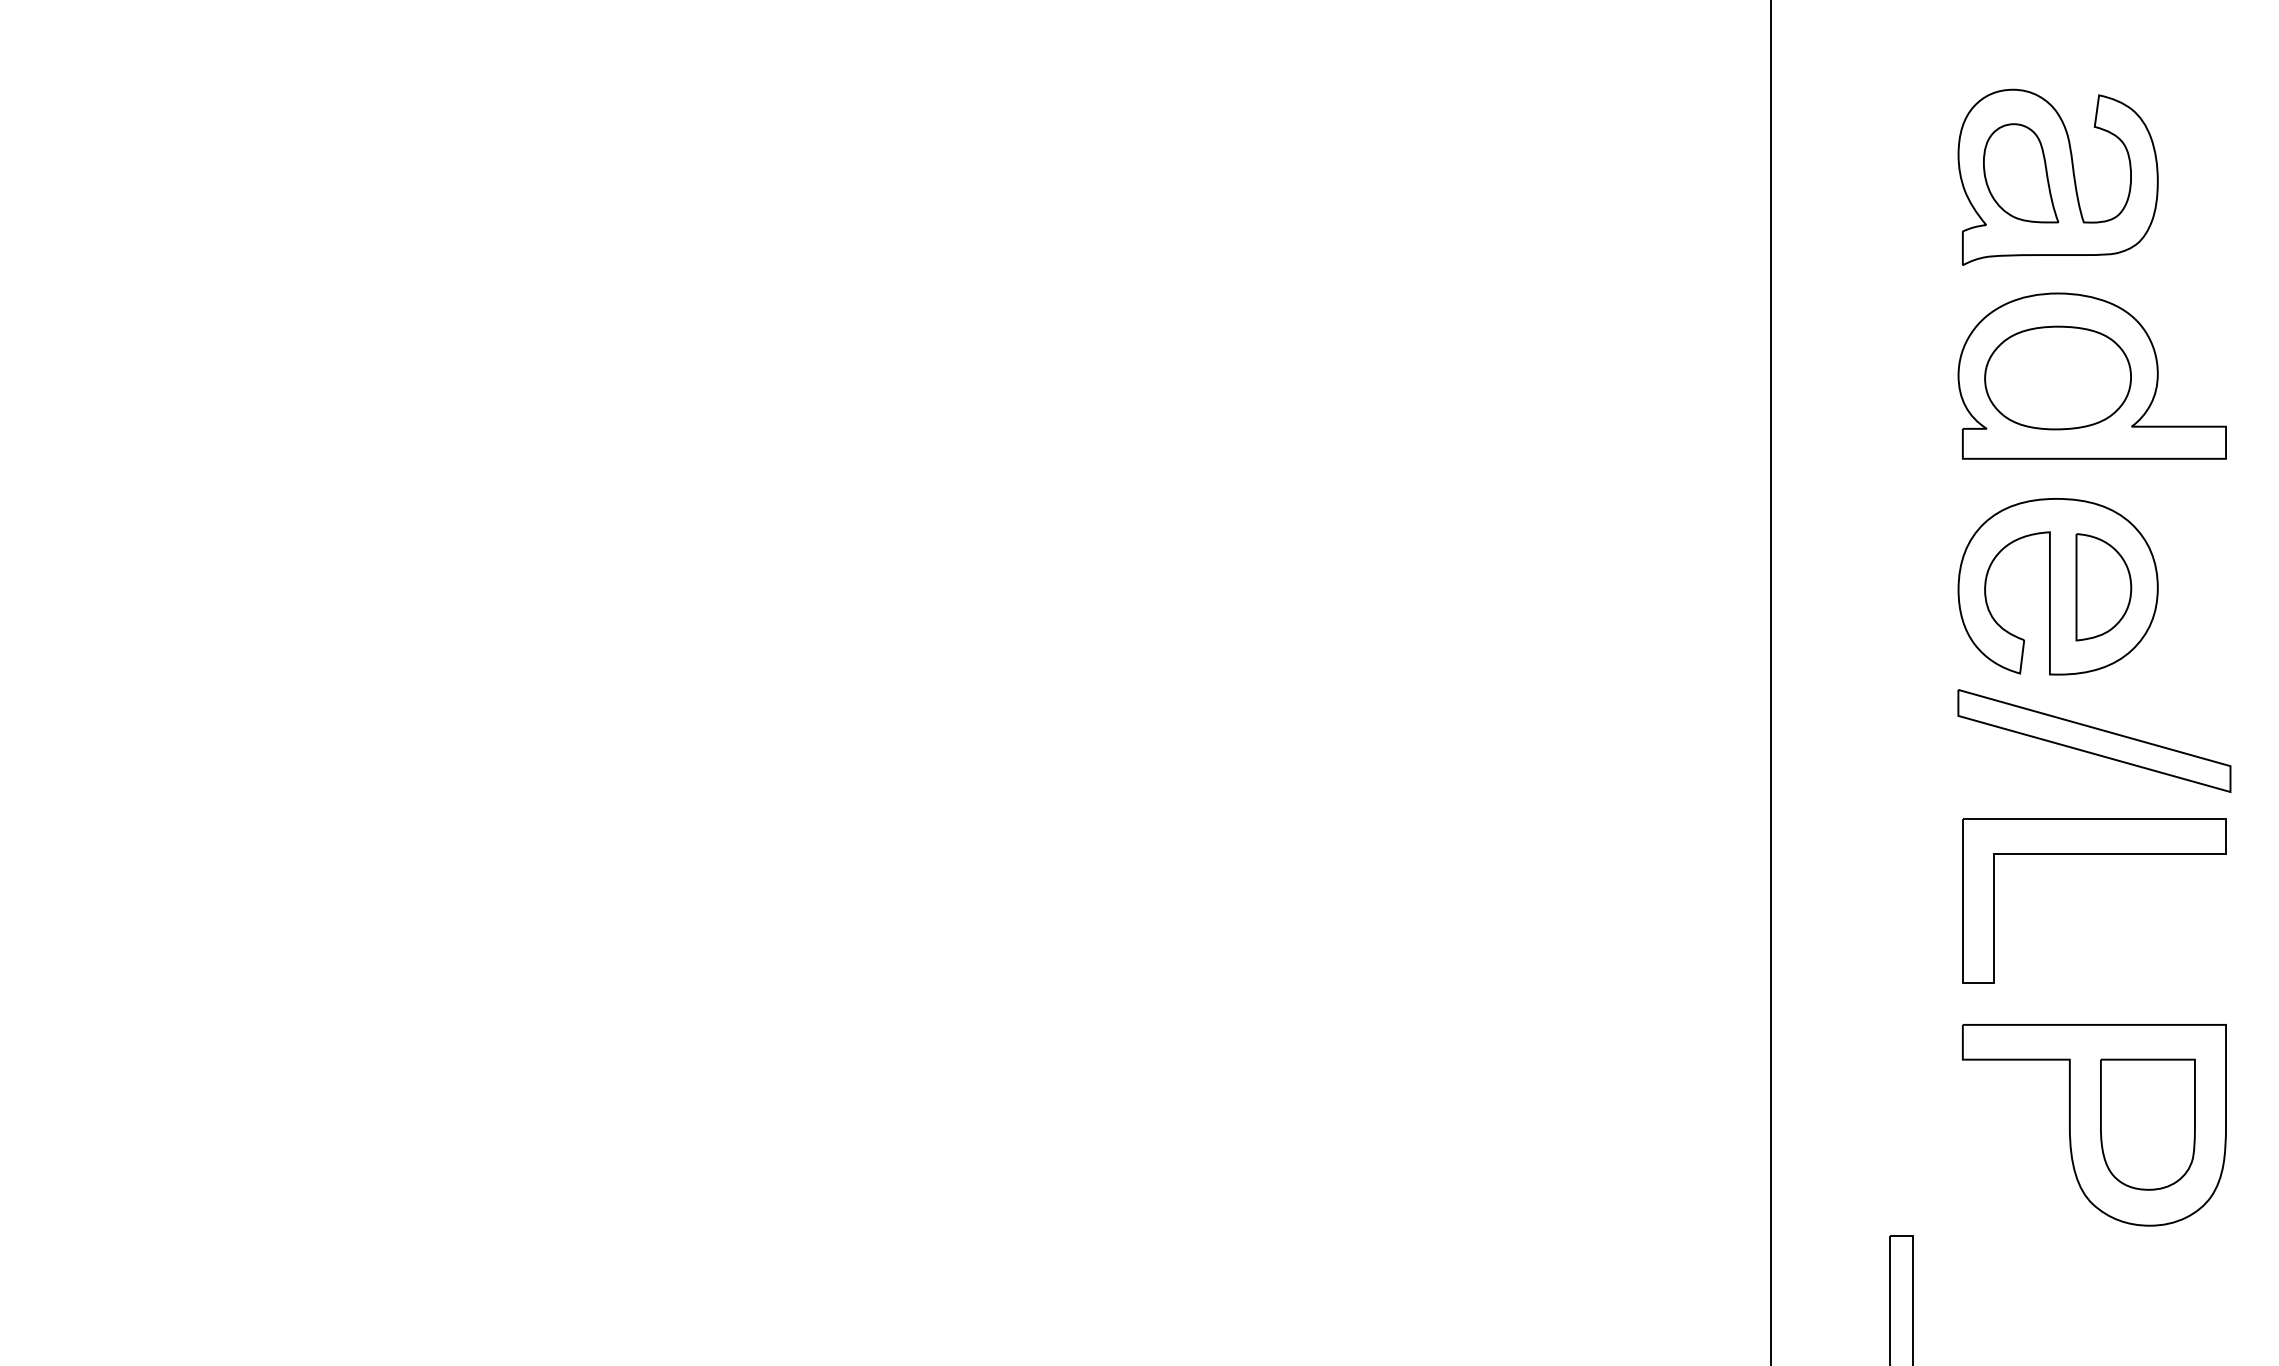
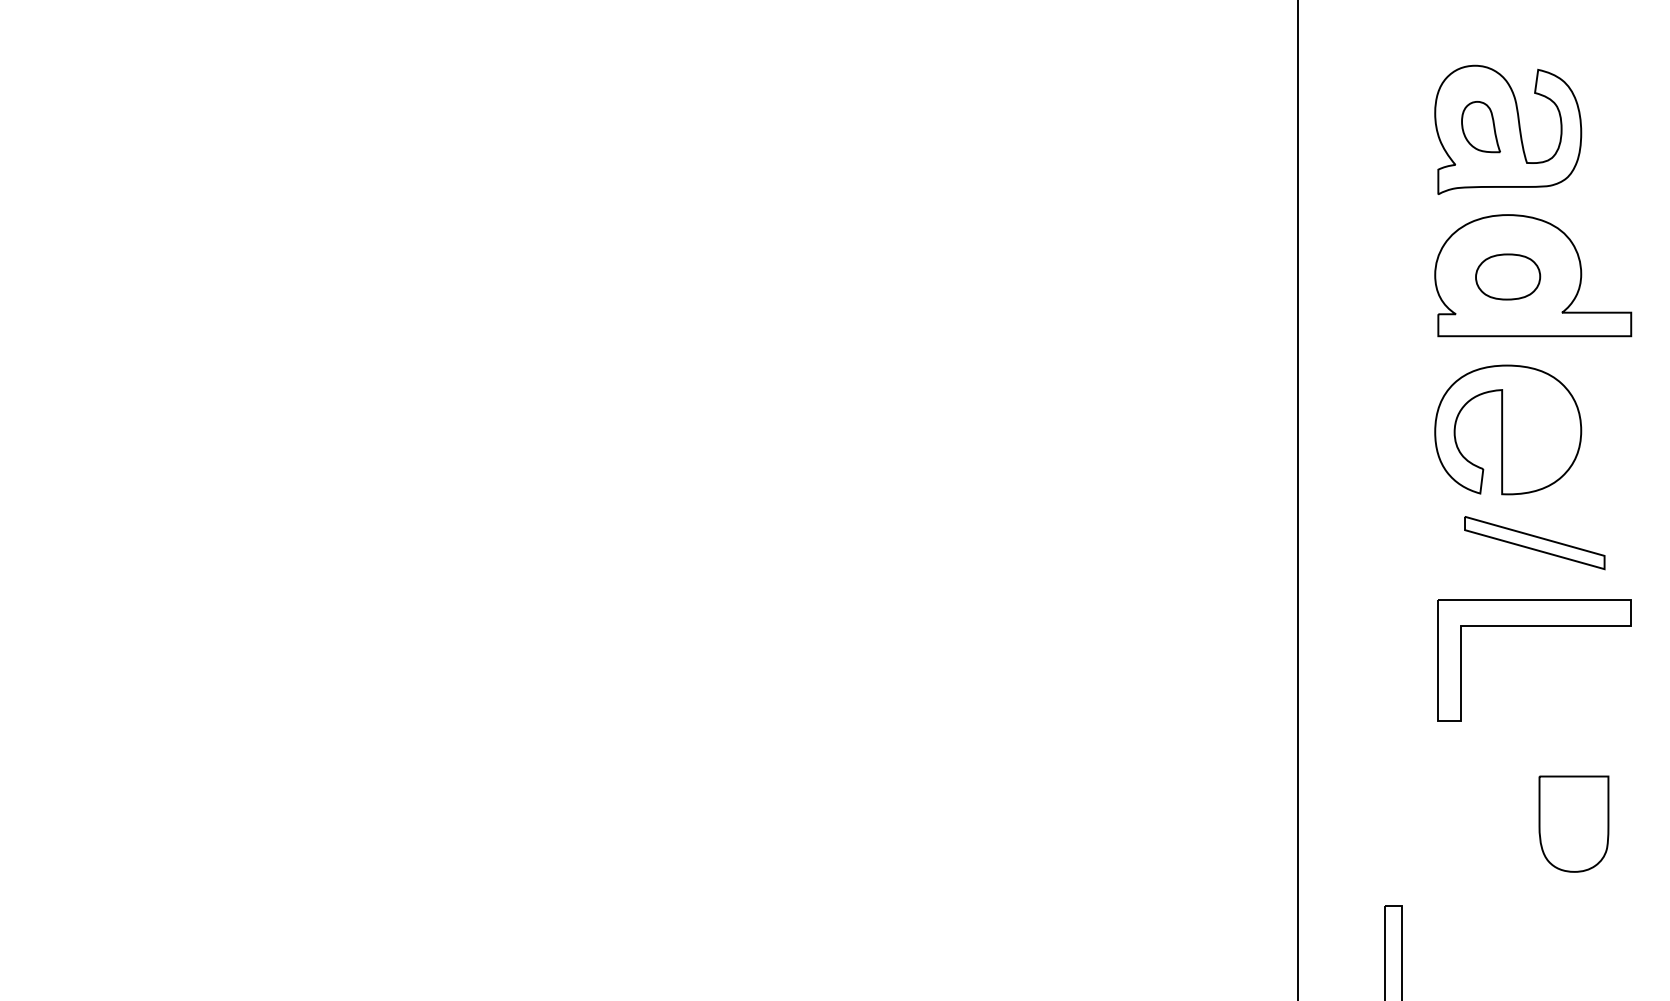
part: (2021, 173) -> (1481, 127), size x0.7
part: (2057, 377) -> (1507, 276), size x0.6
part: (2103, 587) -> (1541, 430), removed
part: (2094, 740) -> (1534, 542), size x0.7
part: (2094, 1125) -> (1534, 824), removed

